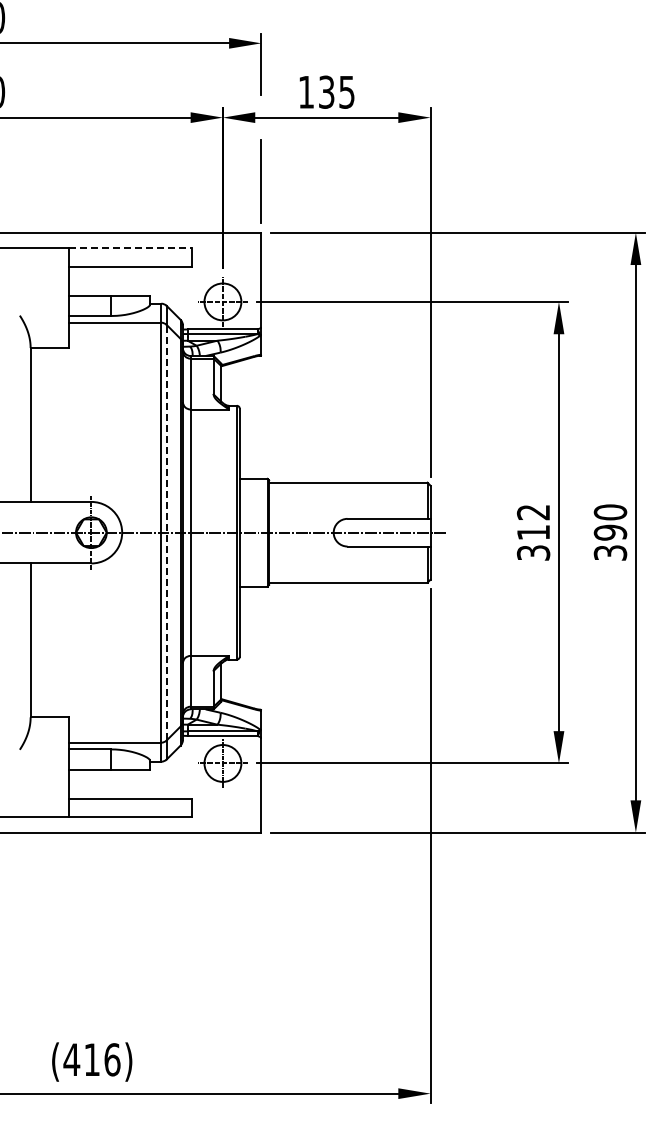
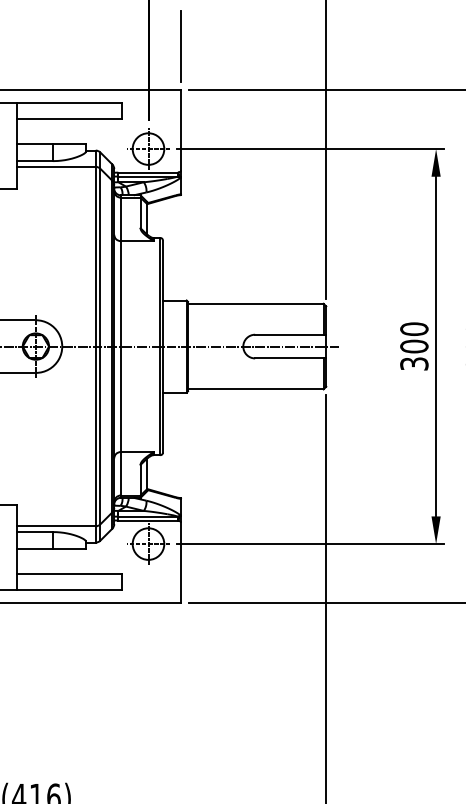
line: (130, 248) -> (69, 103), dashed -> solid
text: (533, 522) -> (414, 337), 312 -> 300
line: (166, 532) -> (100, 346), dashed -> solid

